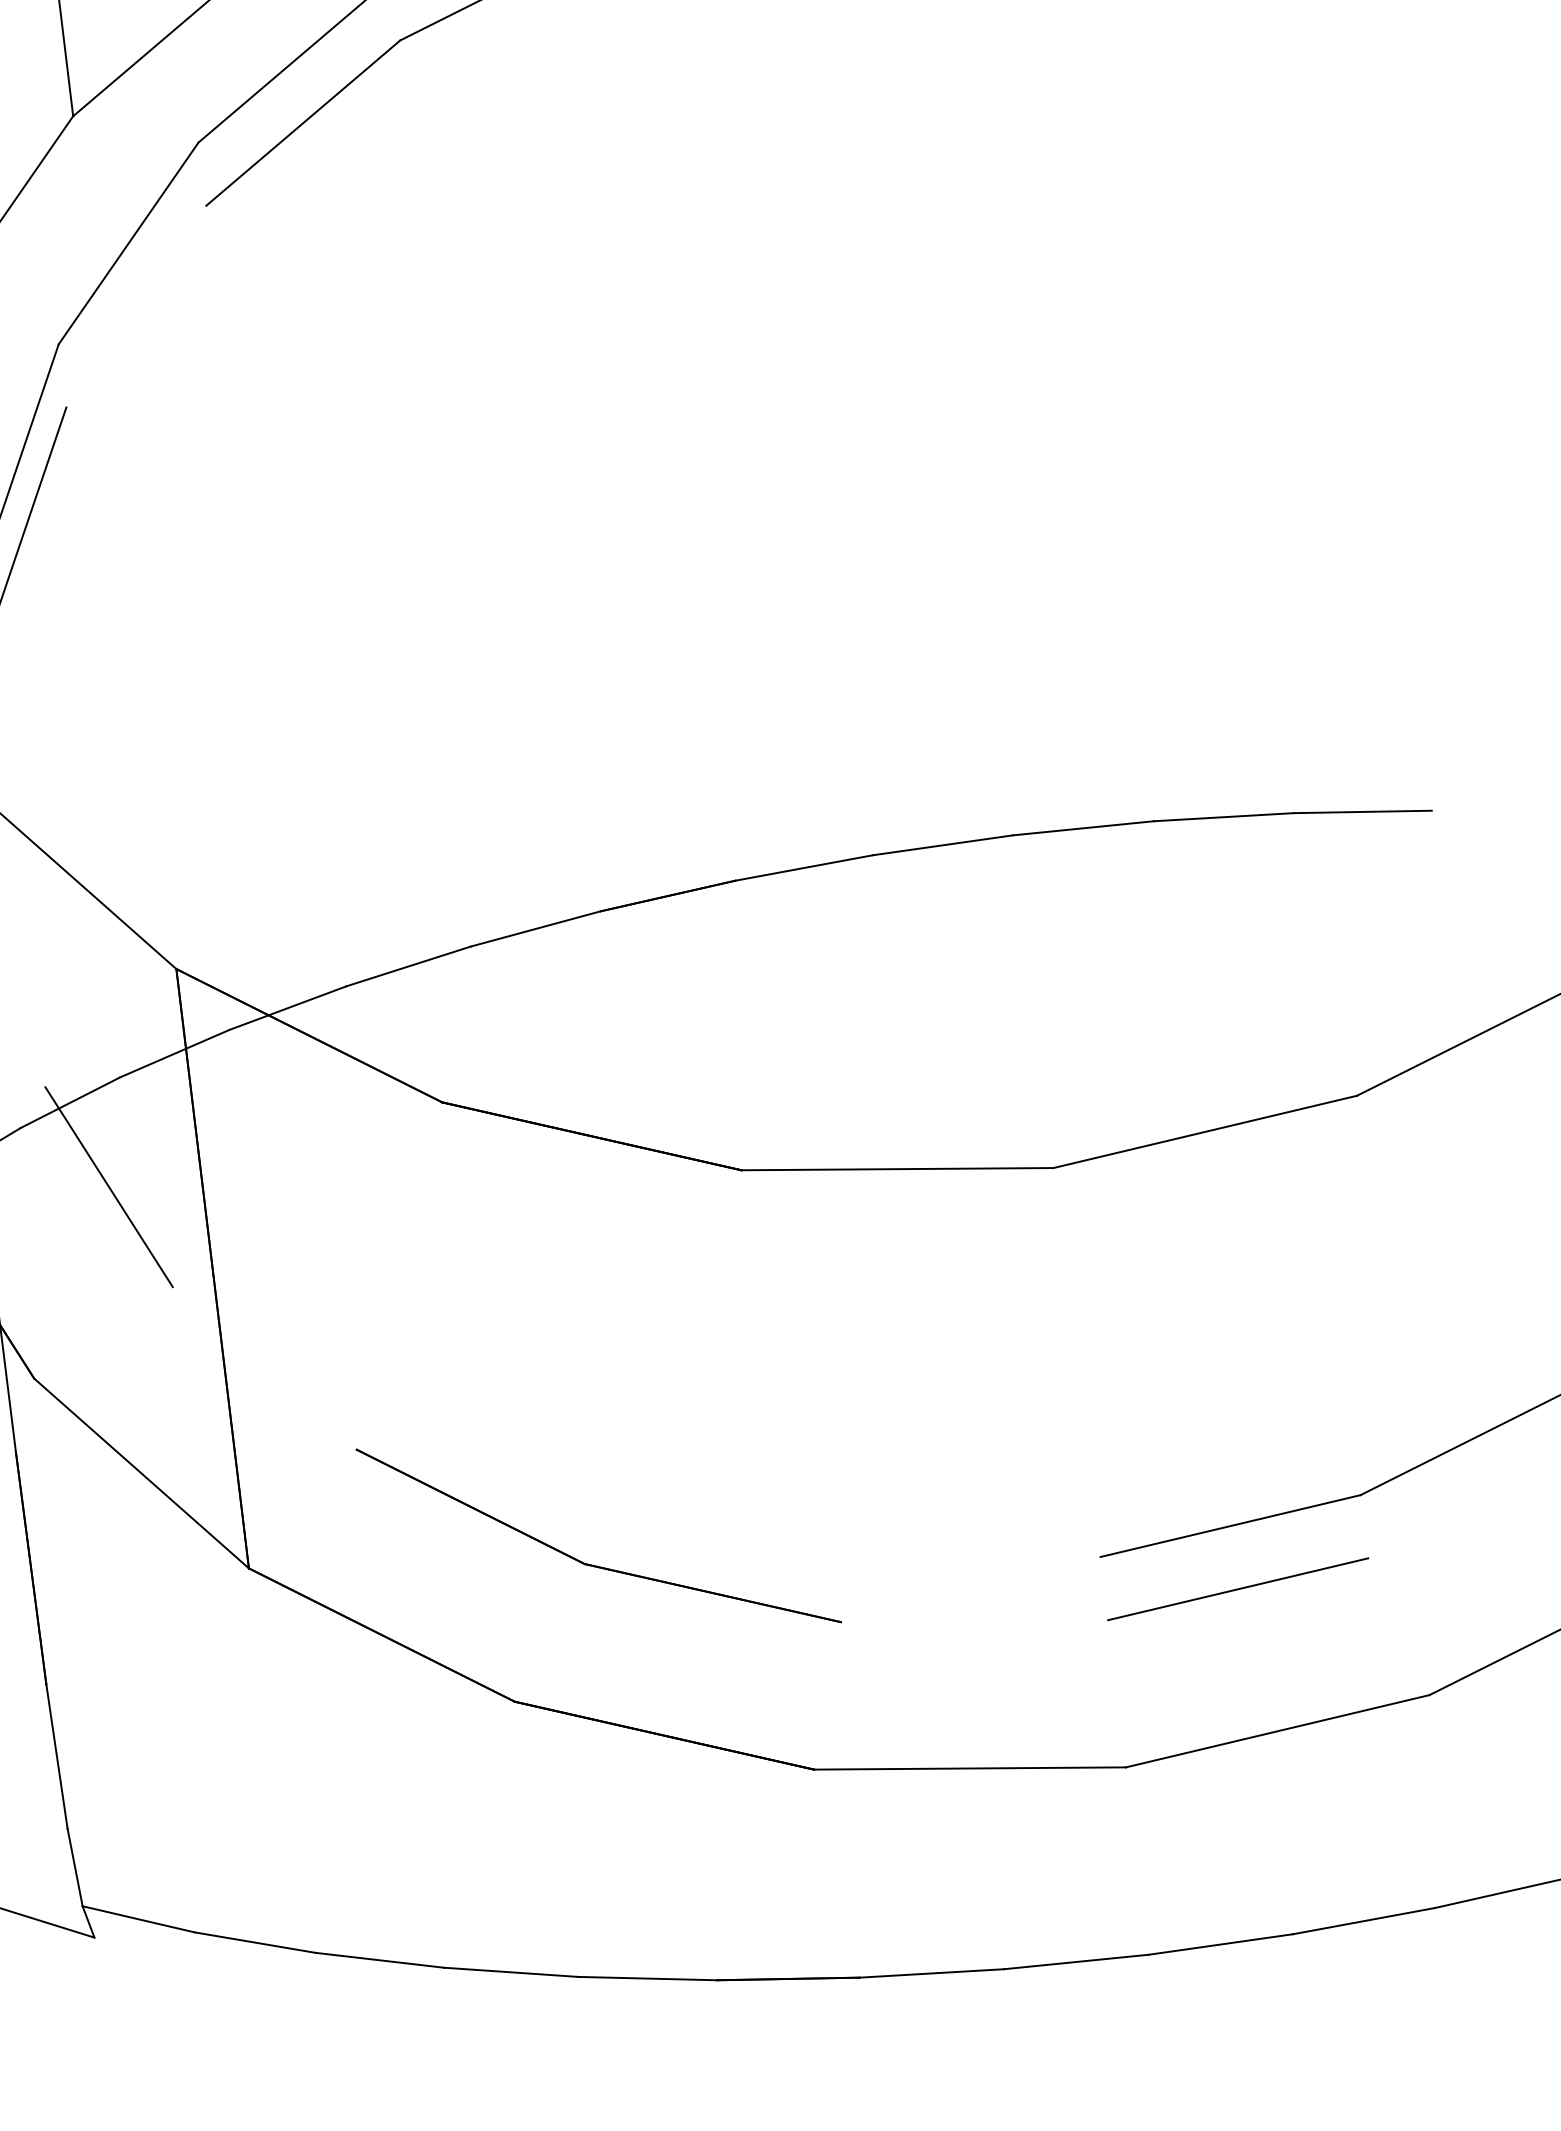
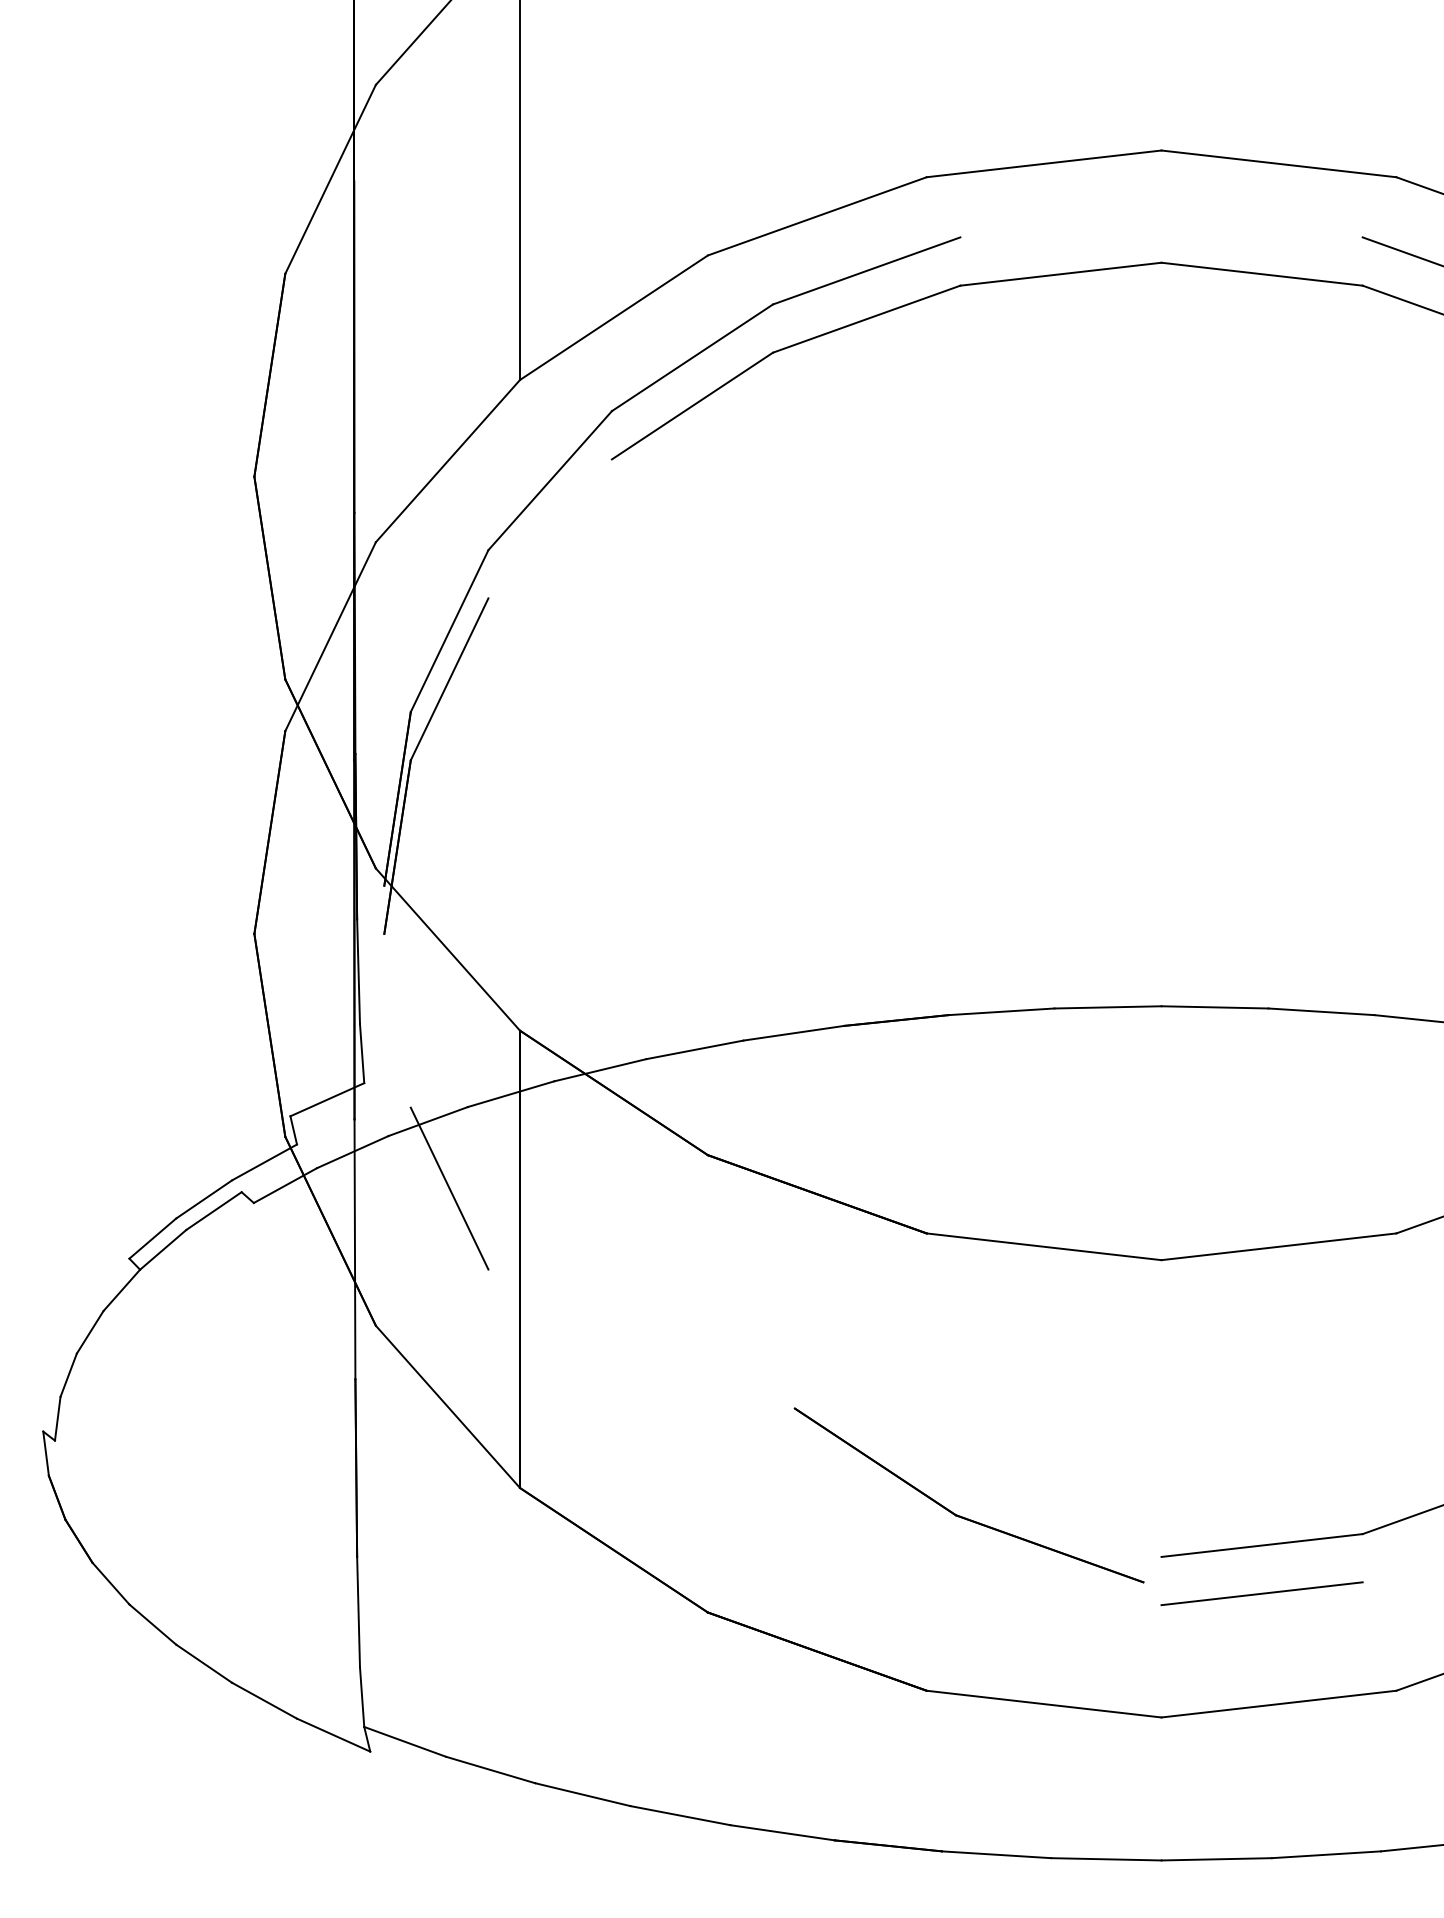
part: (590, 1563) -> (960, 1515), moved

